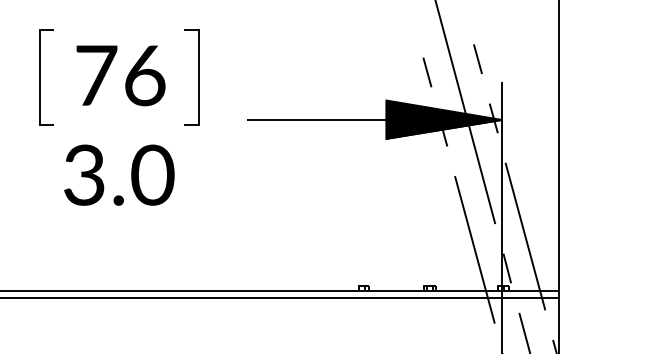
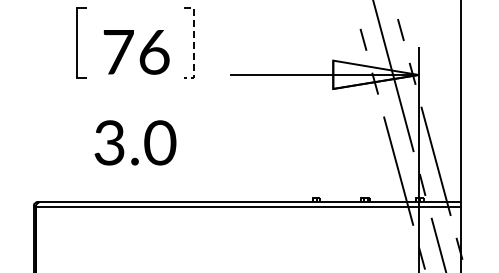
text: (120, 76) -> (136, 52), moved
line: (199, 77) -> (194, 43), solid -> dashed
fill: (443, 119) -> (375, 74), removed
text: (119, 174) -> (135, 142), moved

